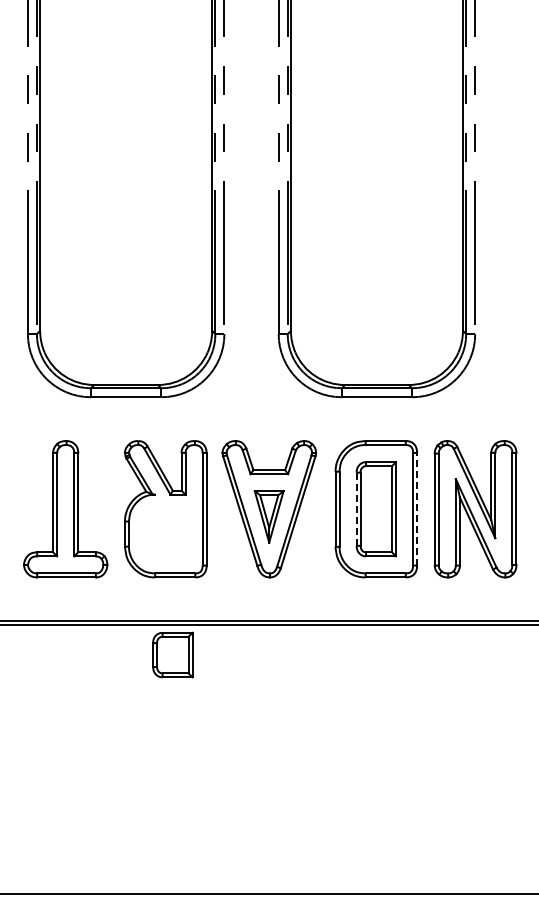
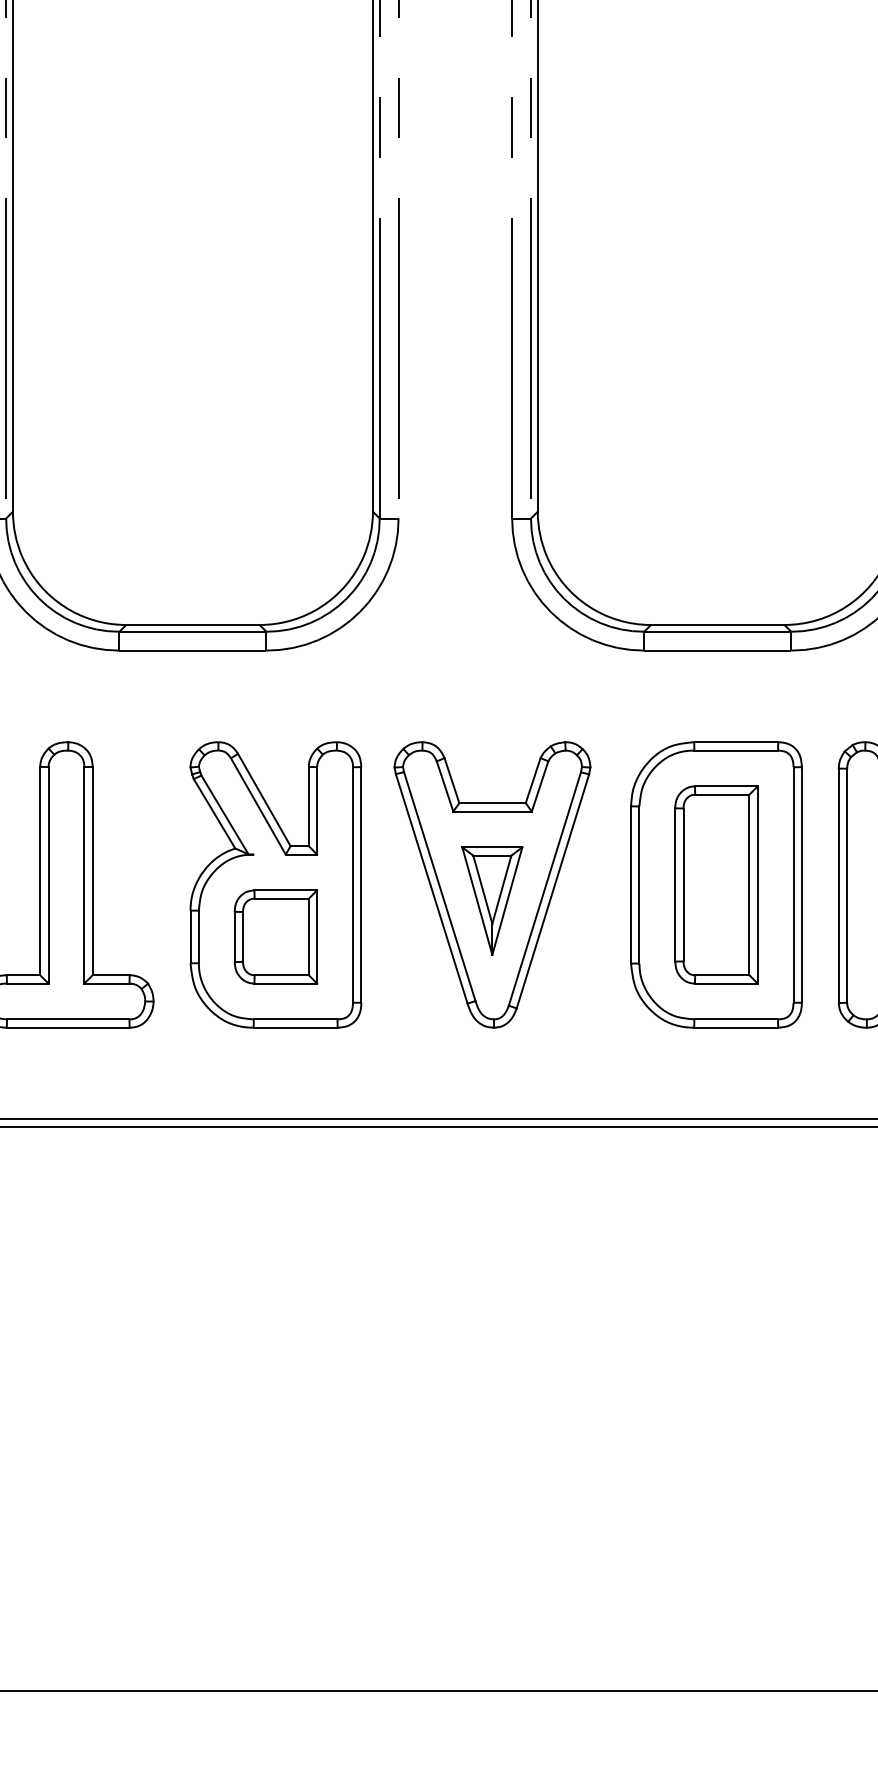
line: (417, 508) -> (802, 883), dashed -> solid
line: (356, 509) -> (674, 885), dashed -> solid
part: (172, 654) -> (275, 935), moved

